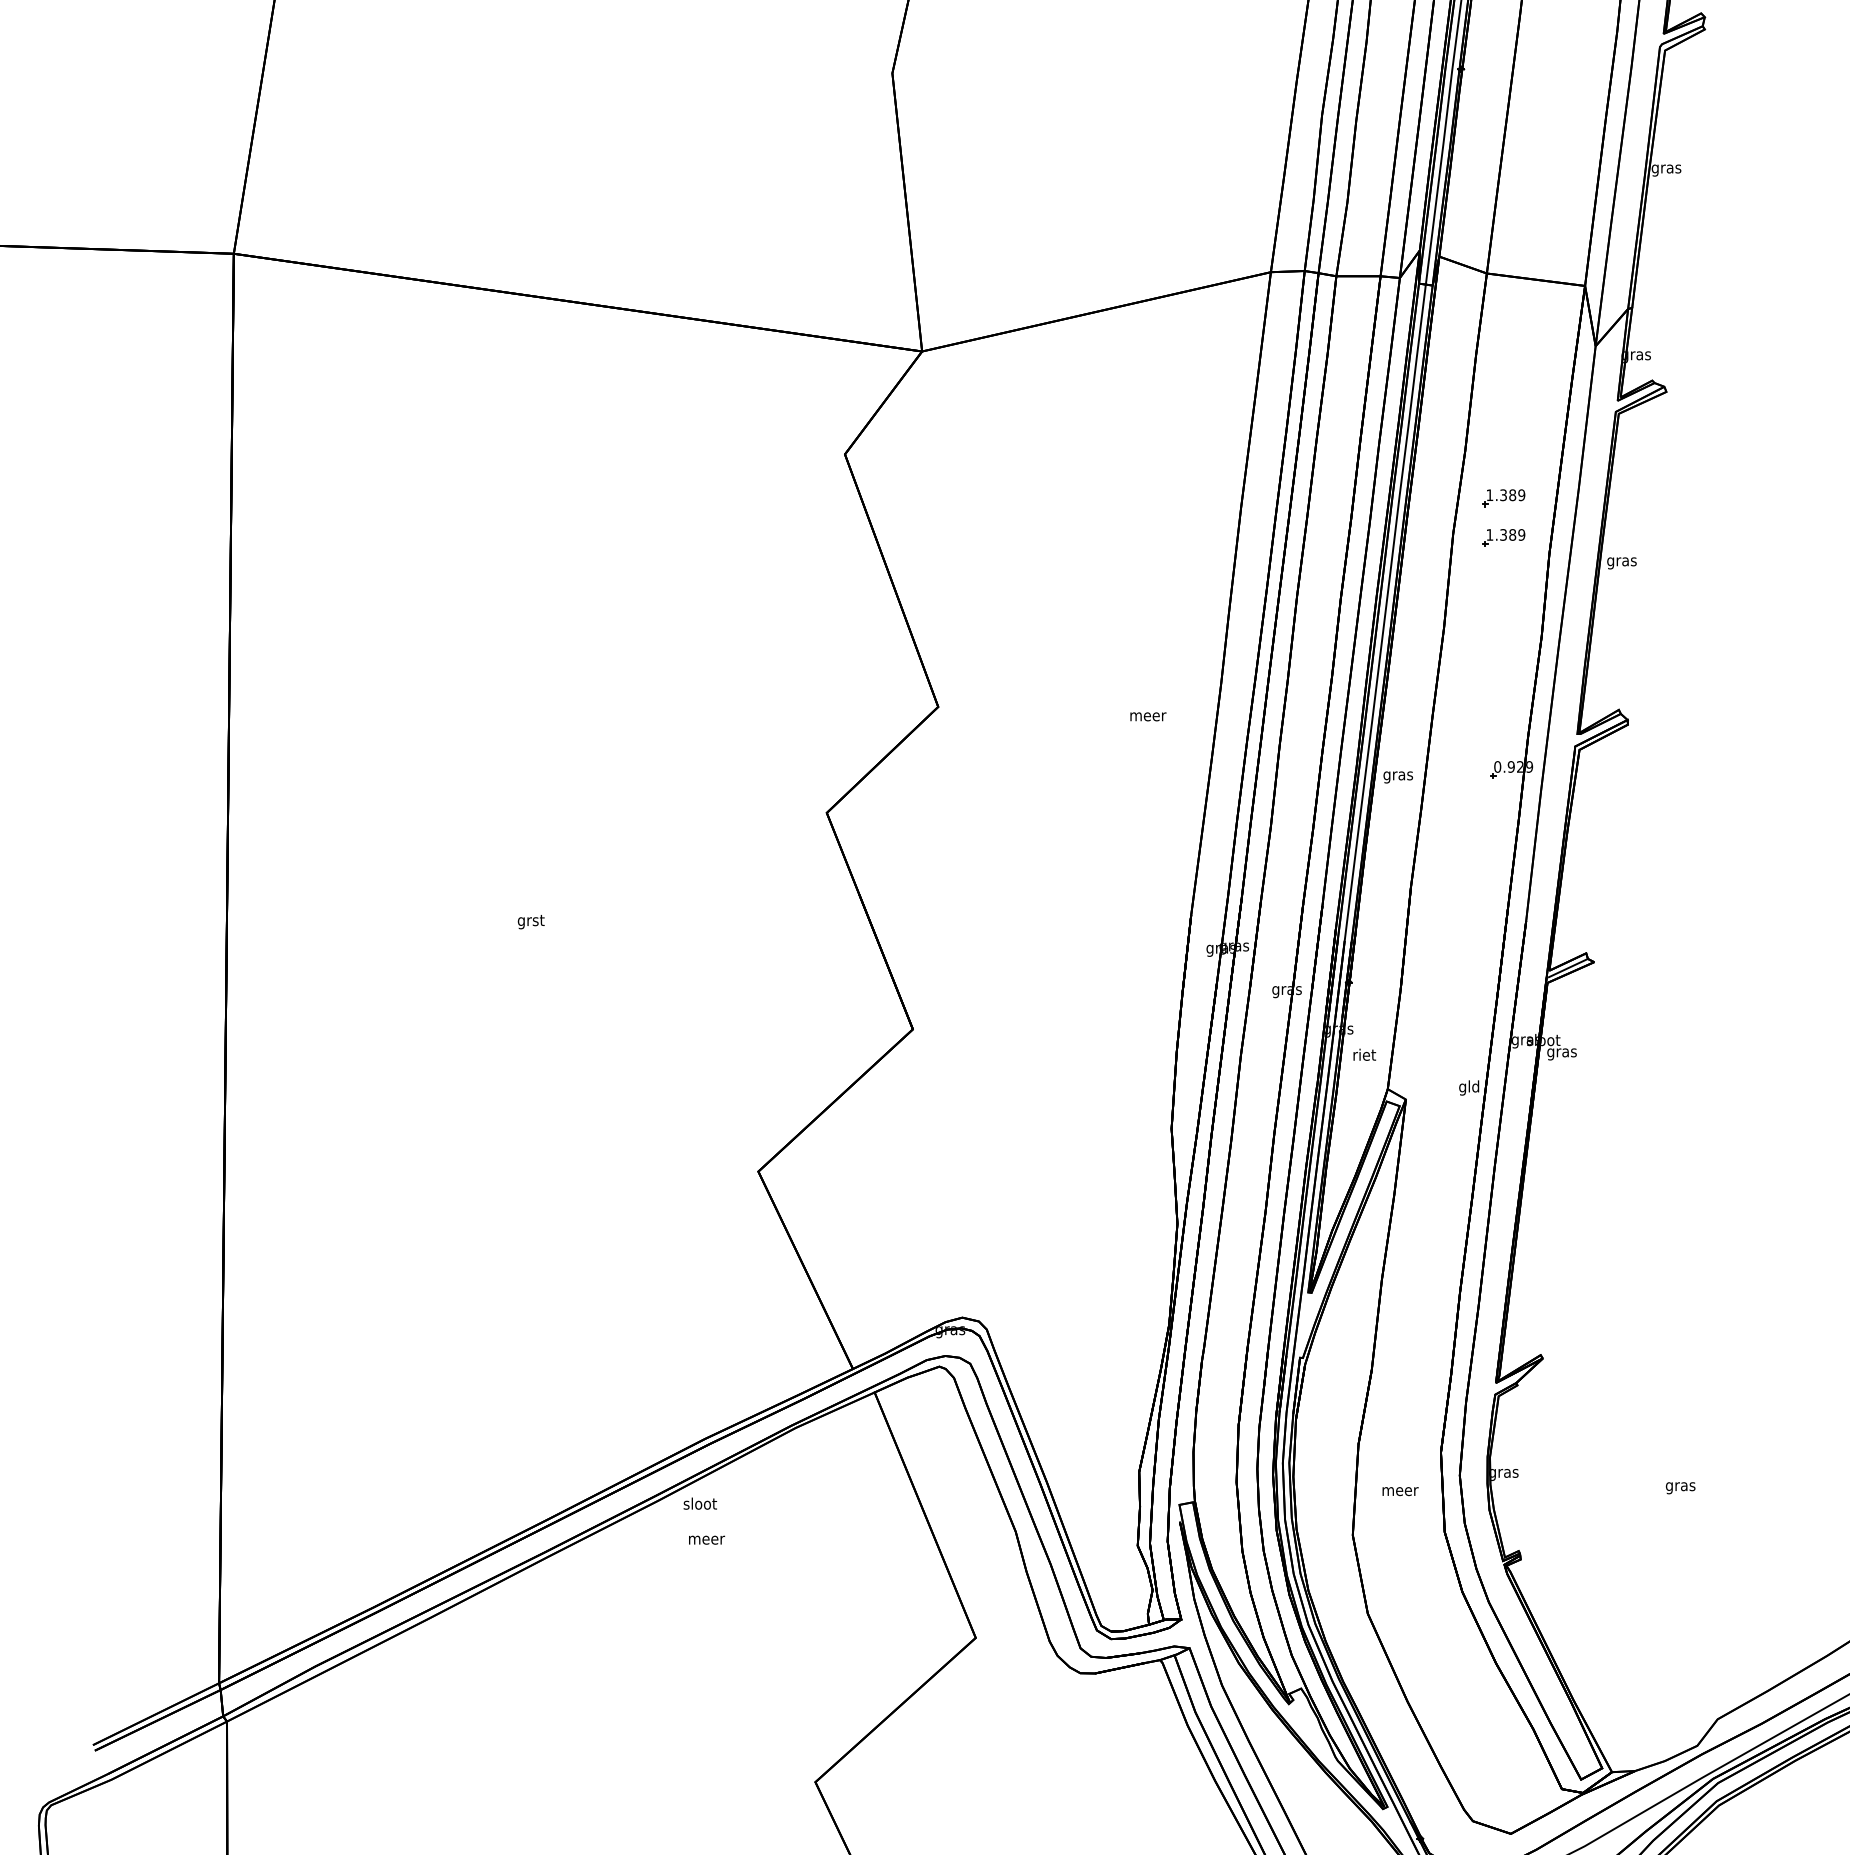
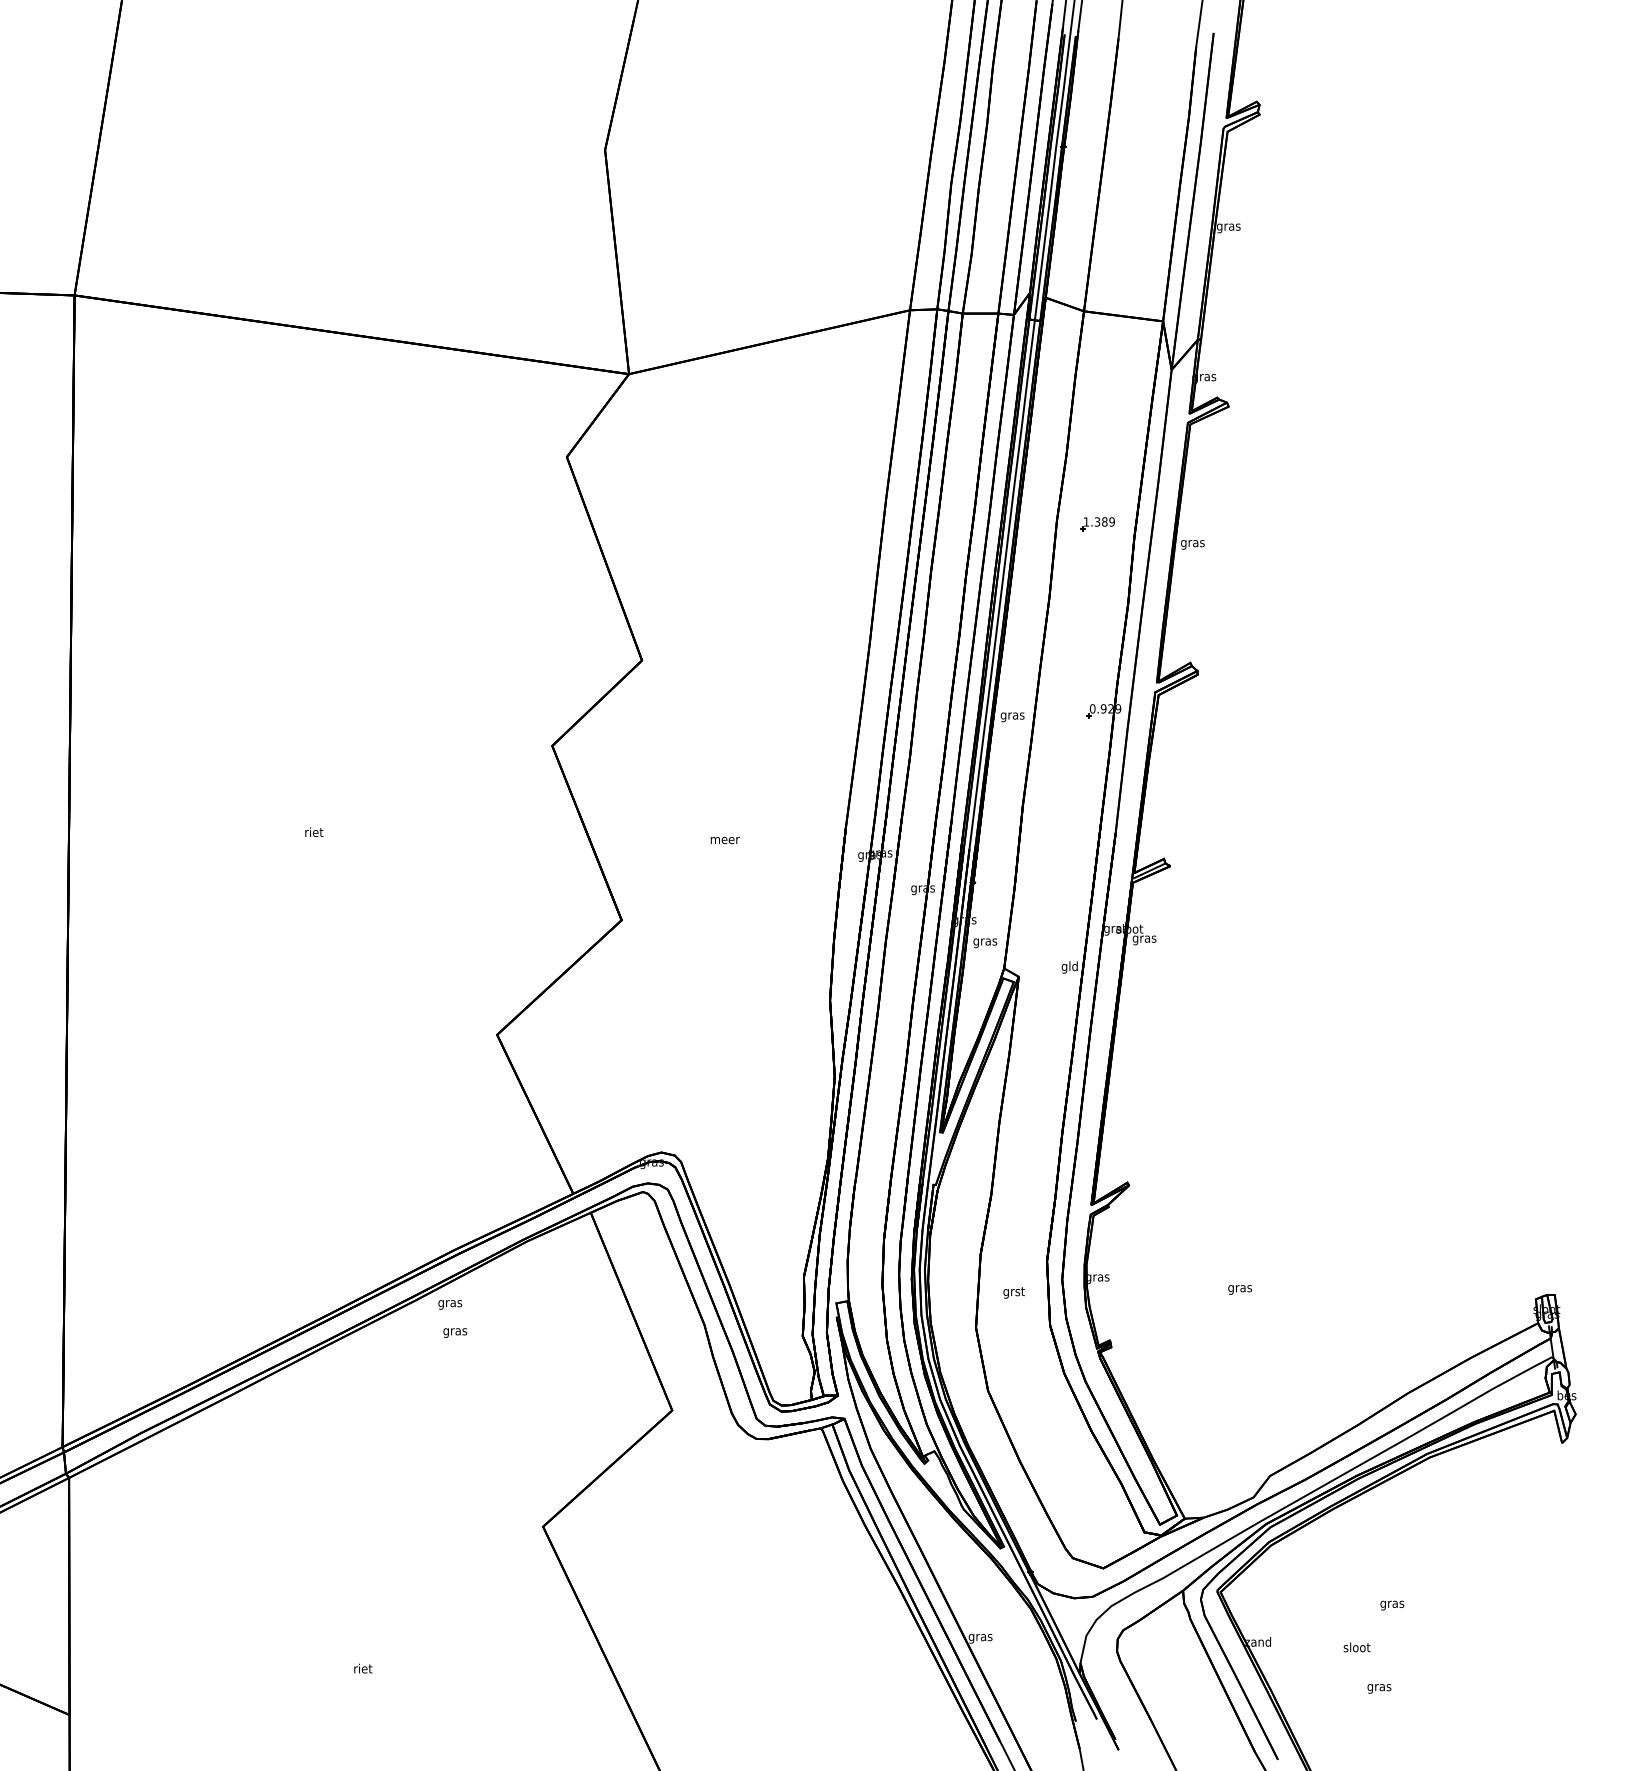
part: (1503, 498) -> (1097, 492), removed
text: (1147, 716) -> (724, 840), moved
text: (530, 921) -> (313, 833), grst -> riet
text: (1364, 1055) -> (985, 941), riet -> gras
text: (1400, 1491) -> (1014, 1292), meer -> grst
text: (700, 1505) -> (450, 1303), sloot -> gras
text: (706, 1541) -> (455, 1332), meer -> gras

